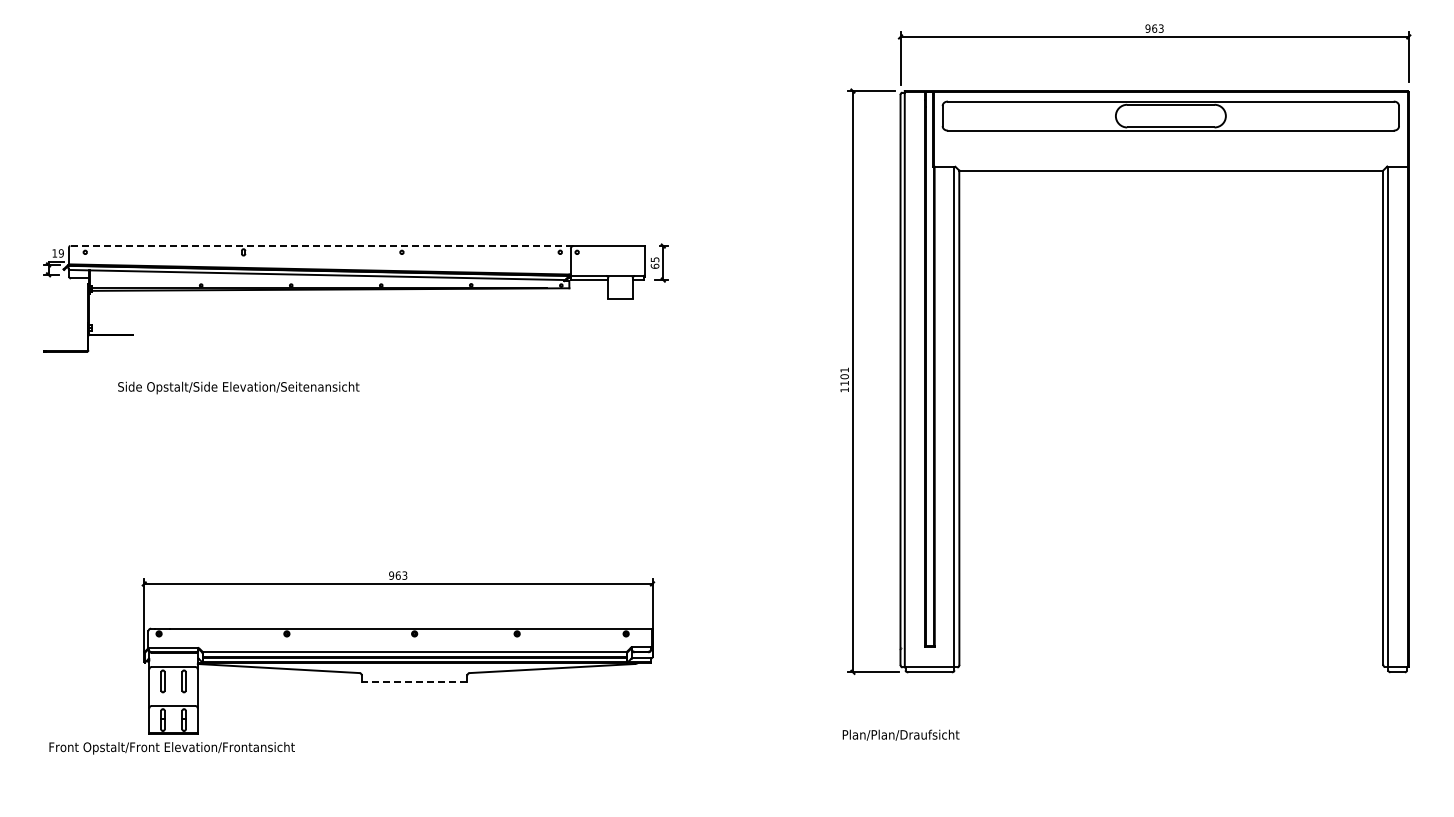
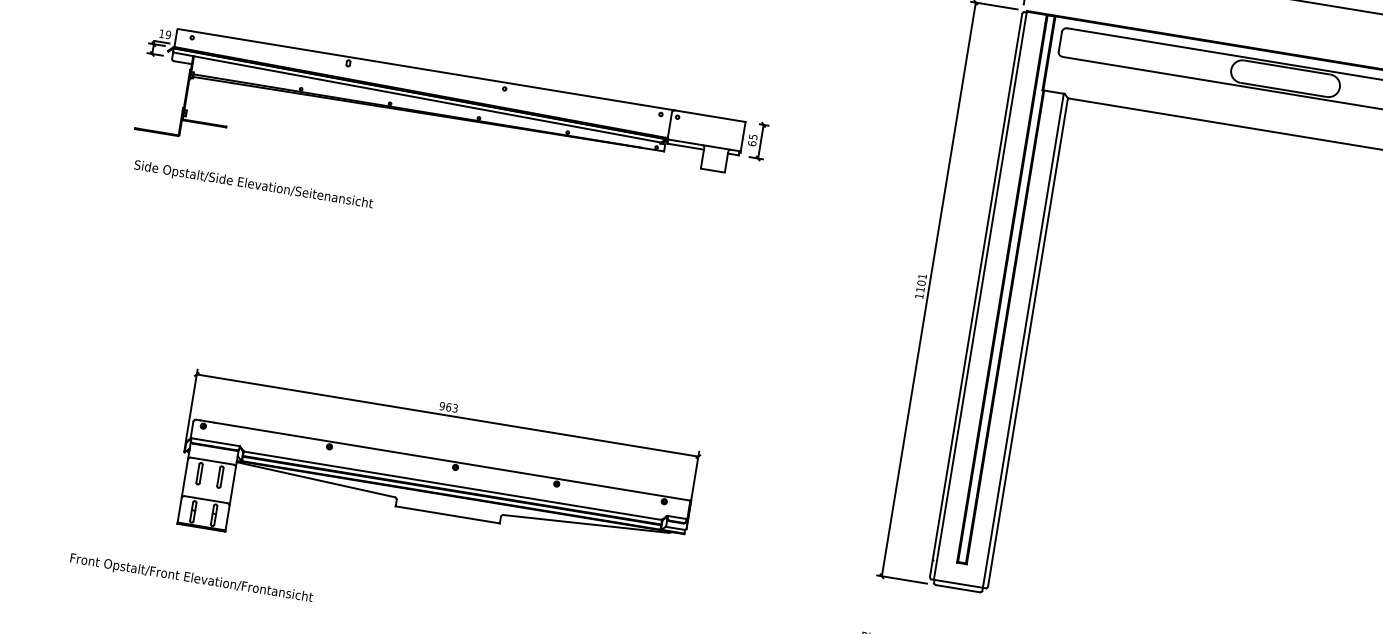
line: (321, 246) -> (426, 70), dashed -> solid
text: (238, 387) -> (253, 184), moved
line: (414, 681) -> (447, 514), dashed -> solid
text: (171, 748) -> (190, 578), moved

